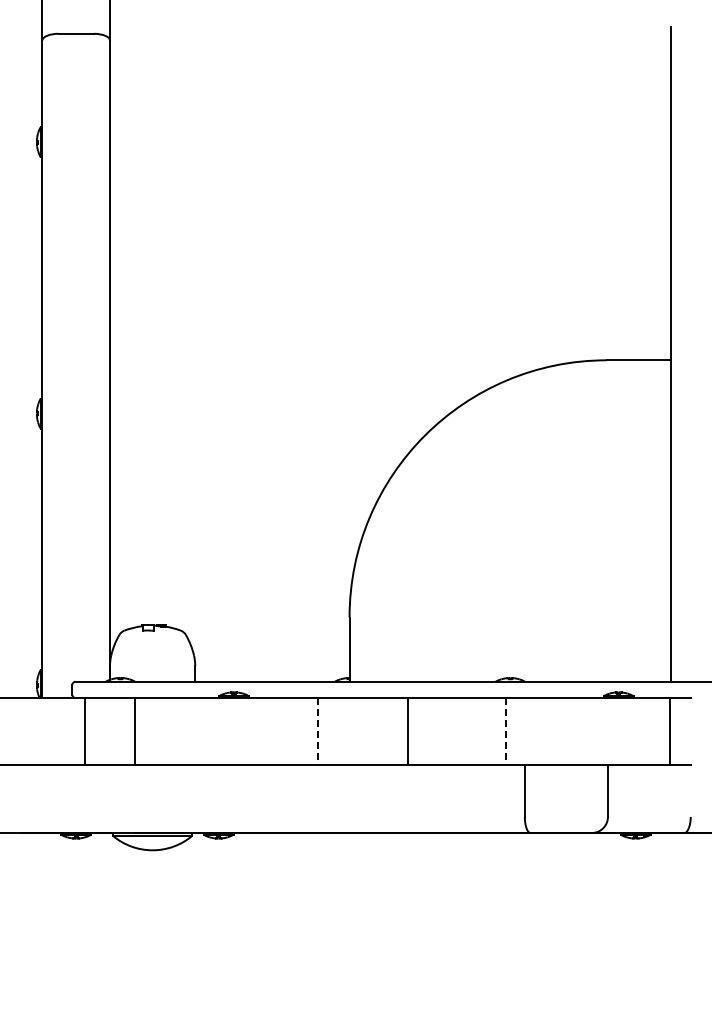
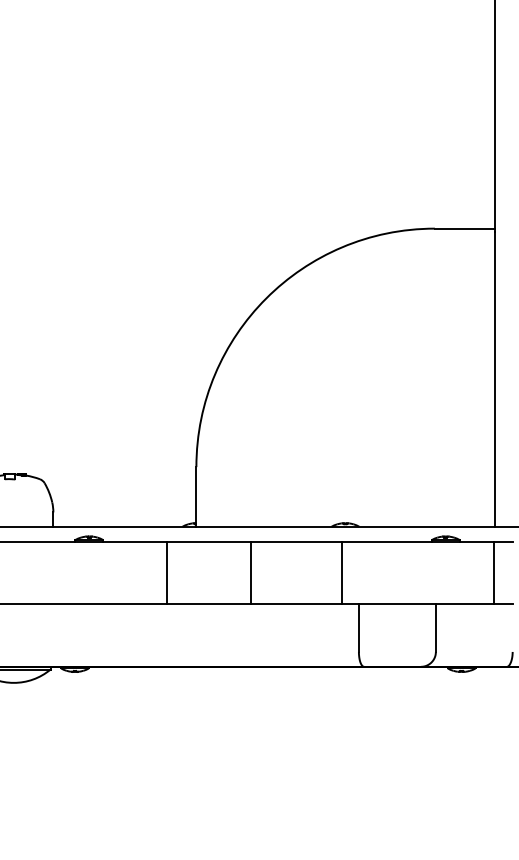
line: (317, 731) -> (166, 572), dashed -> solid
line: (506, 731) -> (341, 572), dashed -> solid

